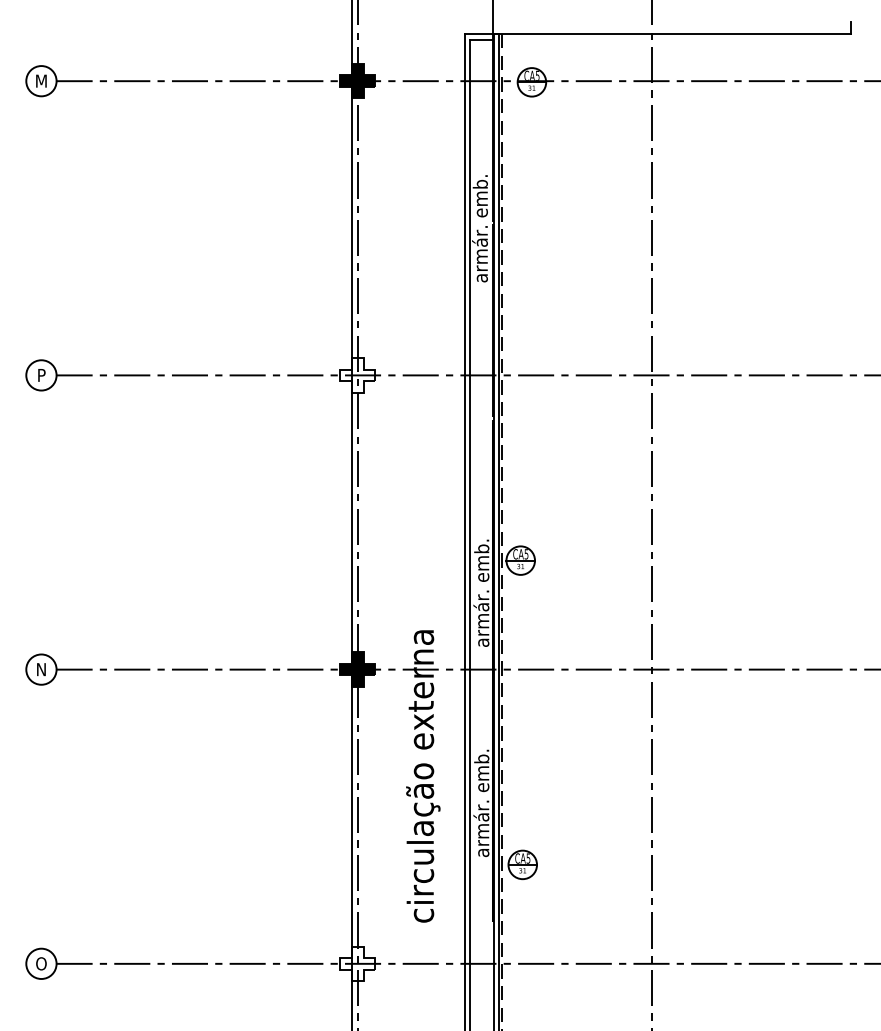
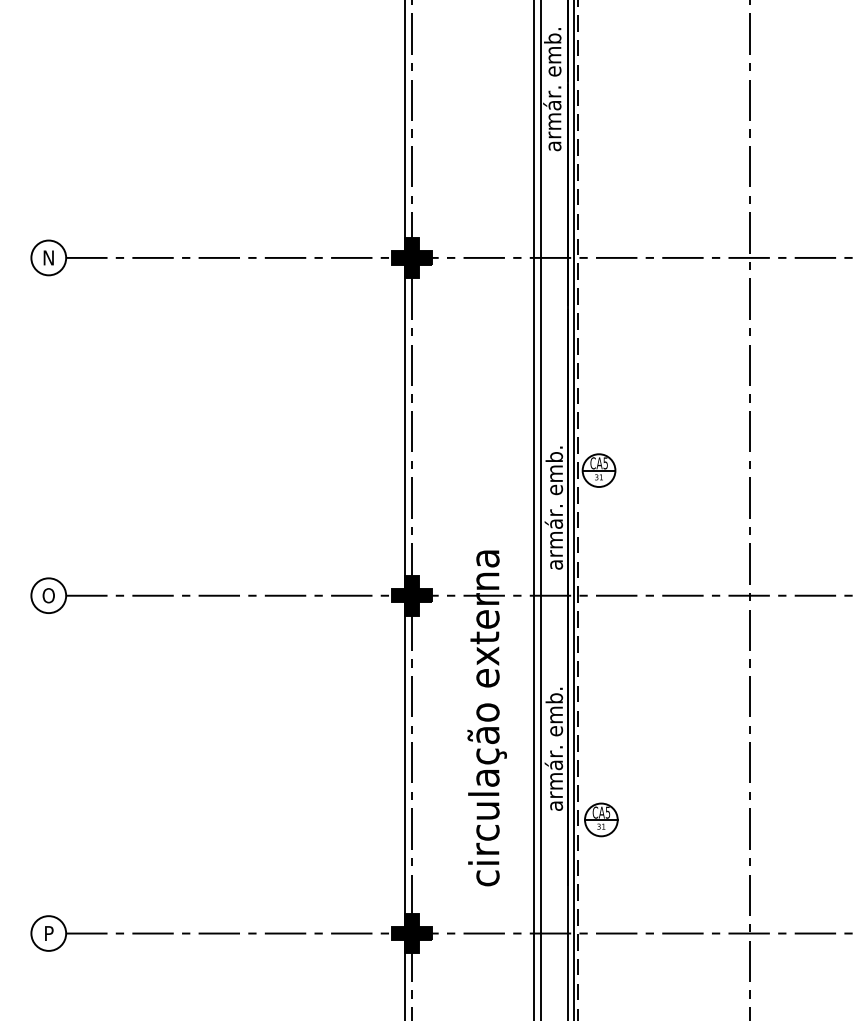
text: (41, 375) -> (48, 258), P -> N
fill: (357, 375) -> (411, 258), added
text: (41, 669) -> (48, 595), N -> O
text: (41, 963) -> (48, 933), O -> P
fill: (357, 963) -> (411, 933), added

